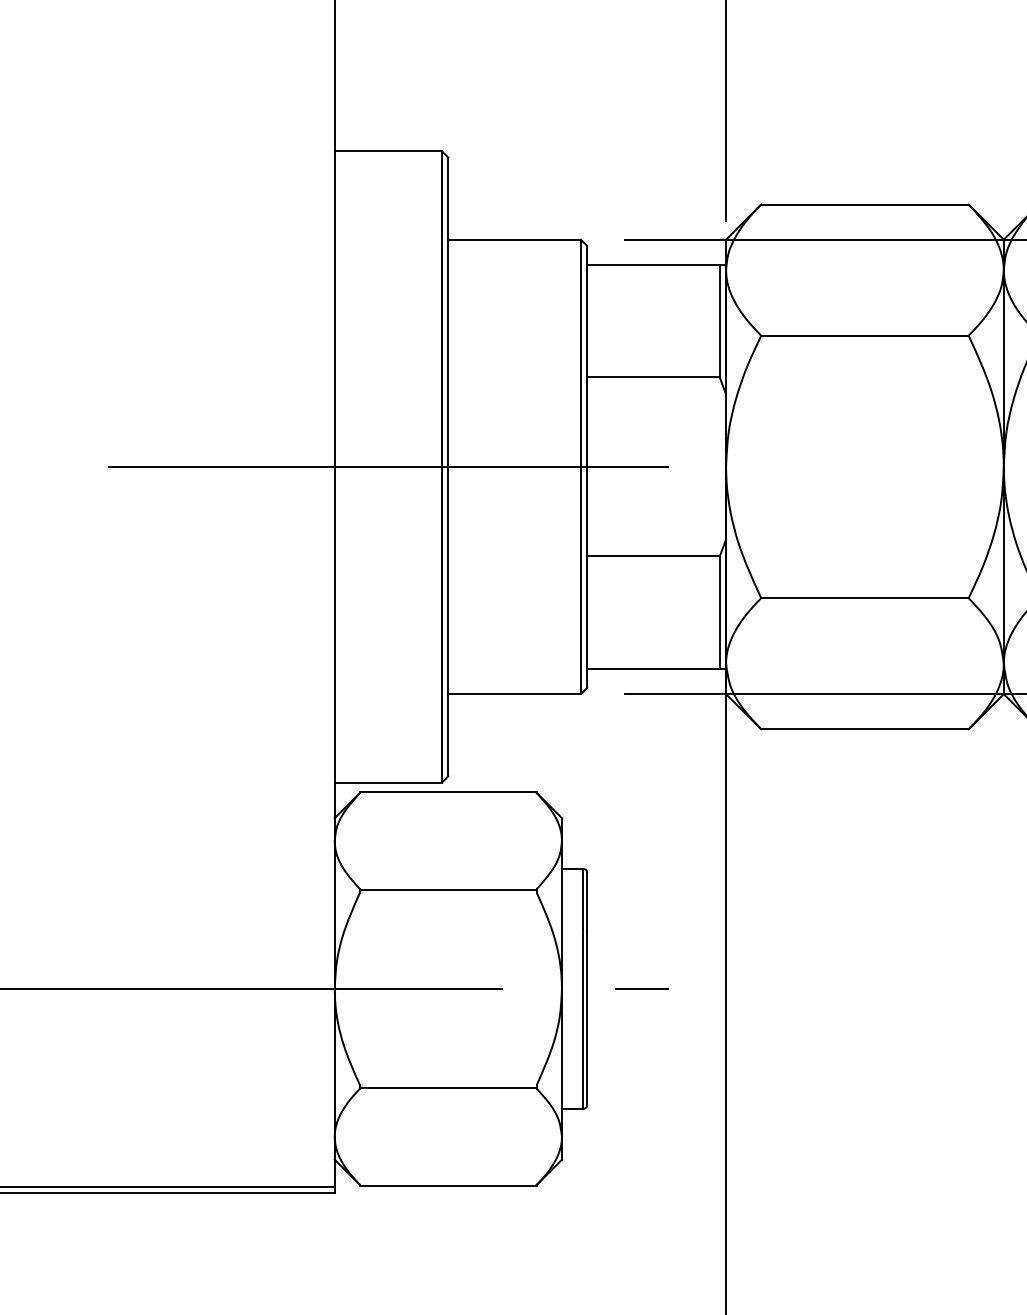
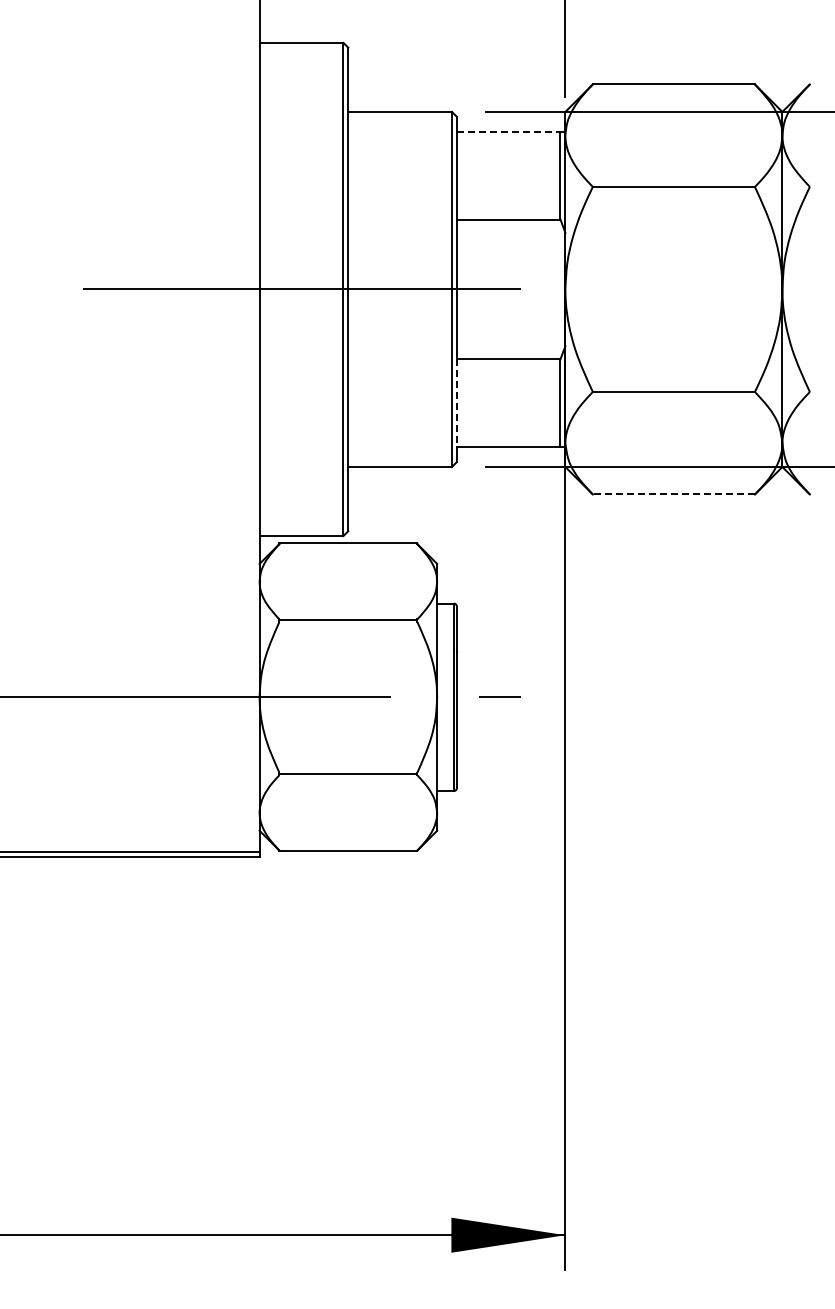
line: (653, 264) -> (508, 131), solid -> dashed
line: (586, 612) -> (456, 403), solid -> dashed
line: (864, 729) -> (673, 494), solid -> dashed

